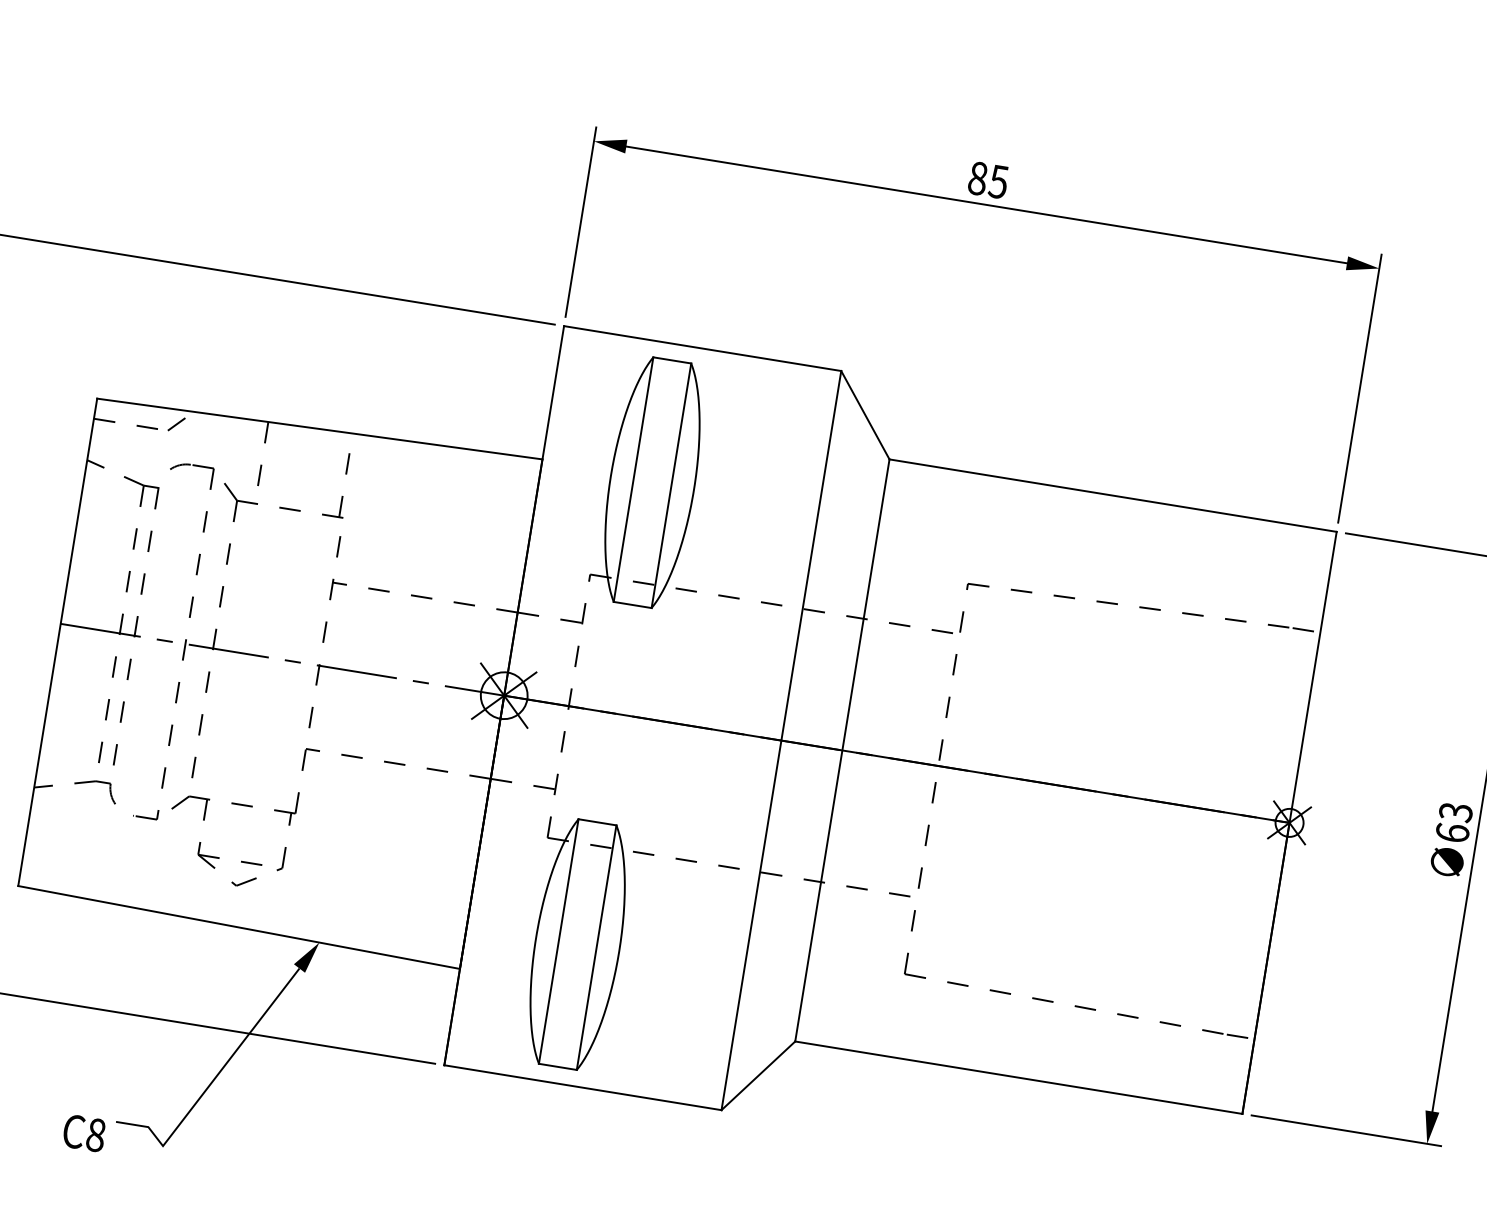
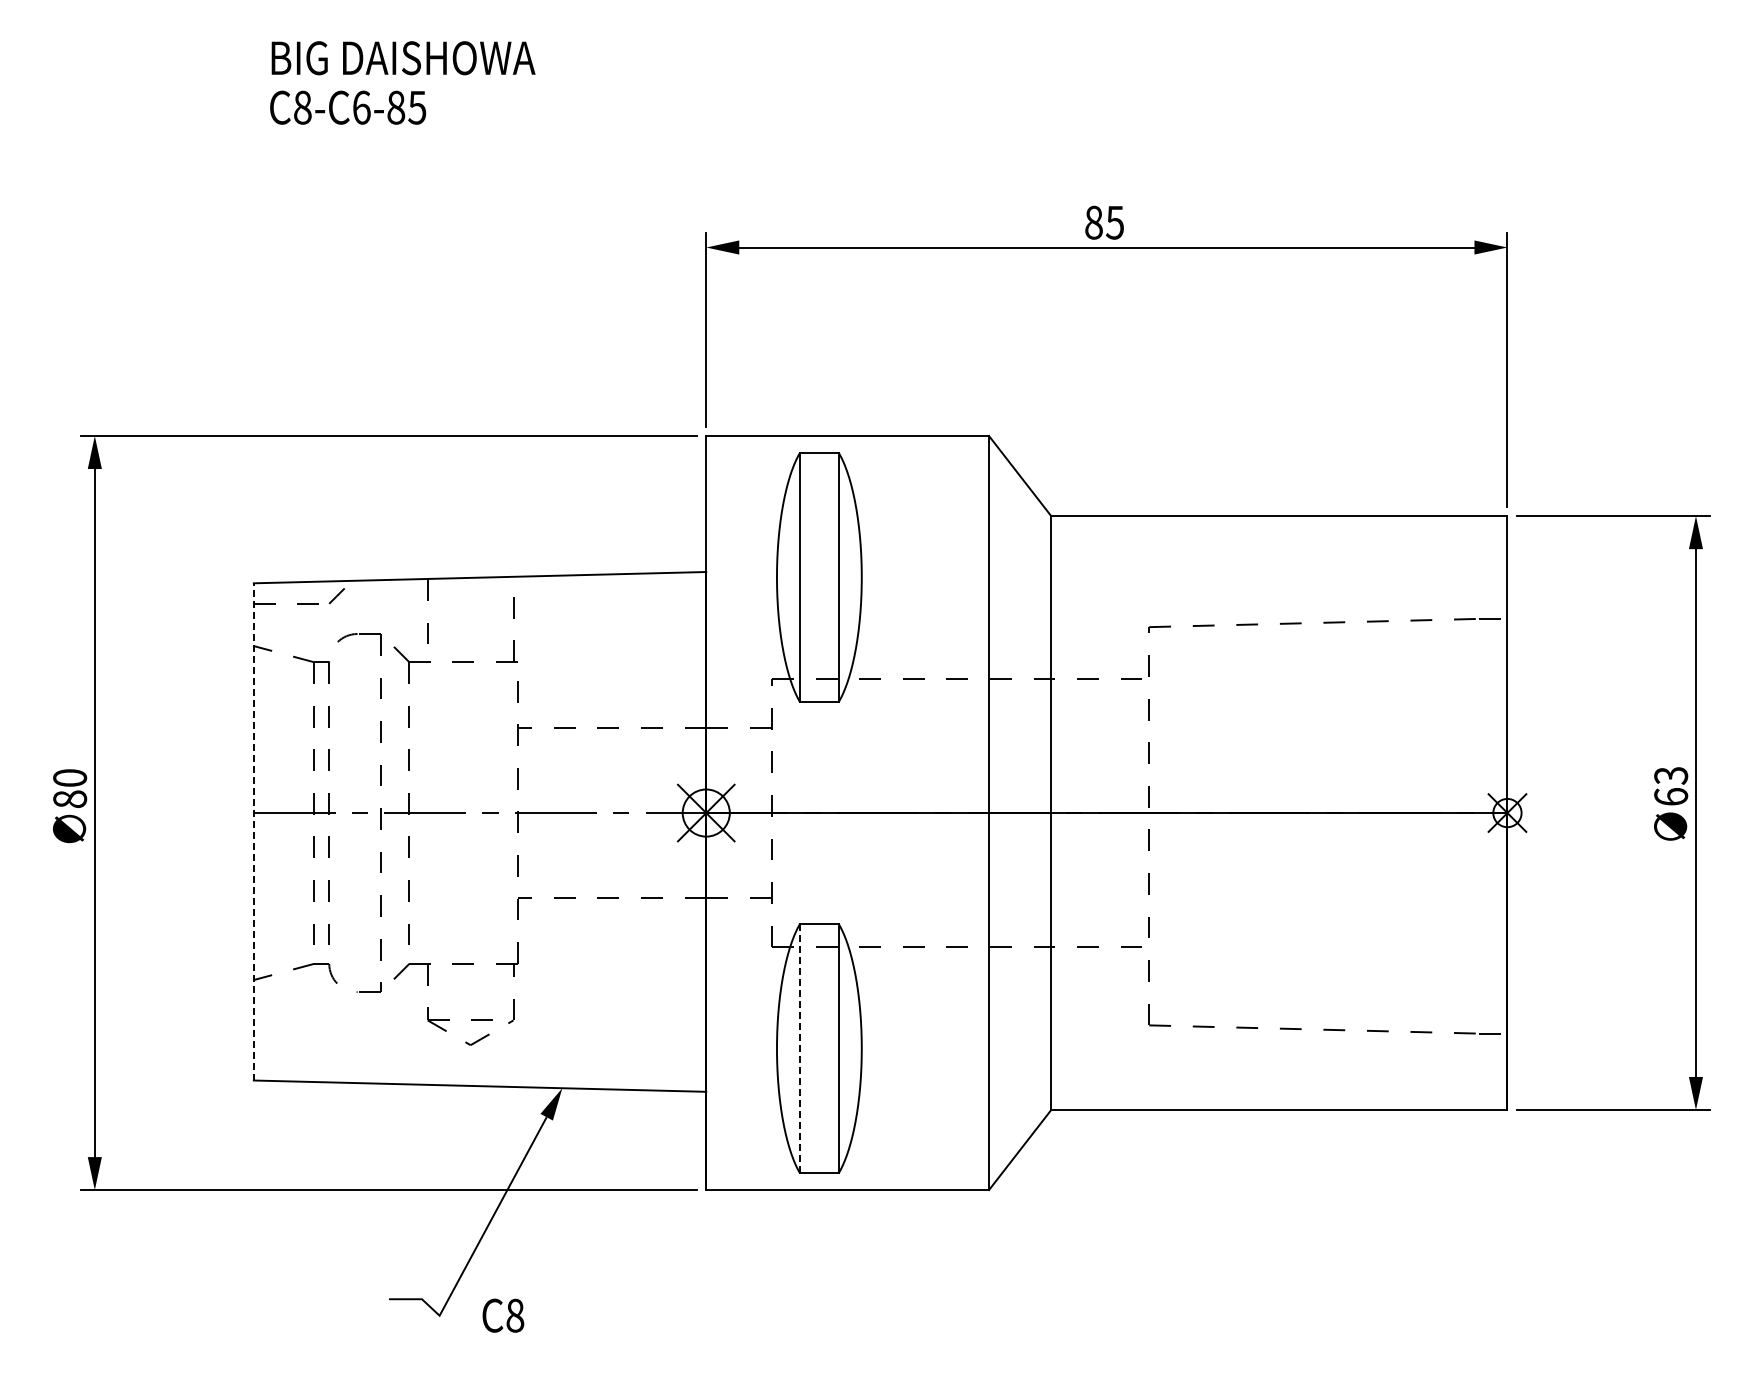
line: (57, 641) -> (253, 831), solid -> dashed
line: (559, 941) -> (800, 1048), solid -> dashed
text: (84, 1133) -> (503, 1315), moved

